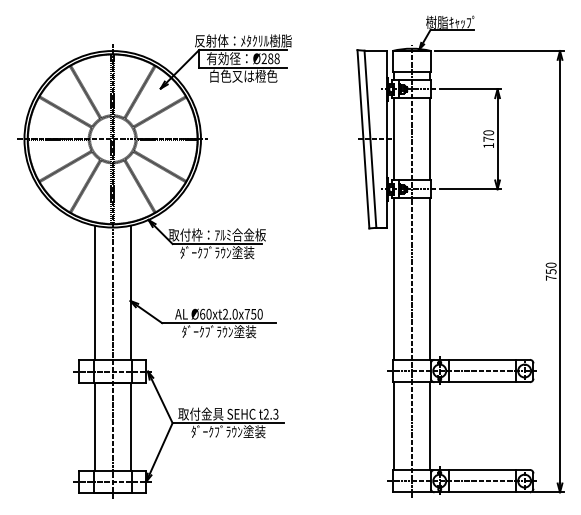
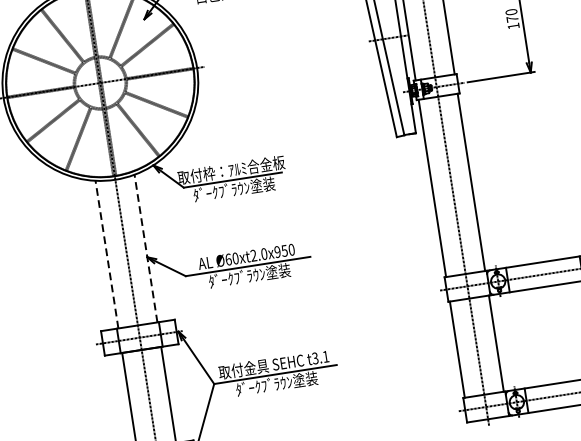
line: (94, 292) -> (106, 254), solid -> dashed
line: (130, 292) -> (145, 247), solid -> dashed
text: (246, 313) -> (276, 251), Ø60xt2.0x750 -> Ø60xt2.0x950
text: (270, 413) -> (319, 356), t2.3 -> t3.1

